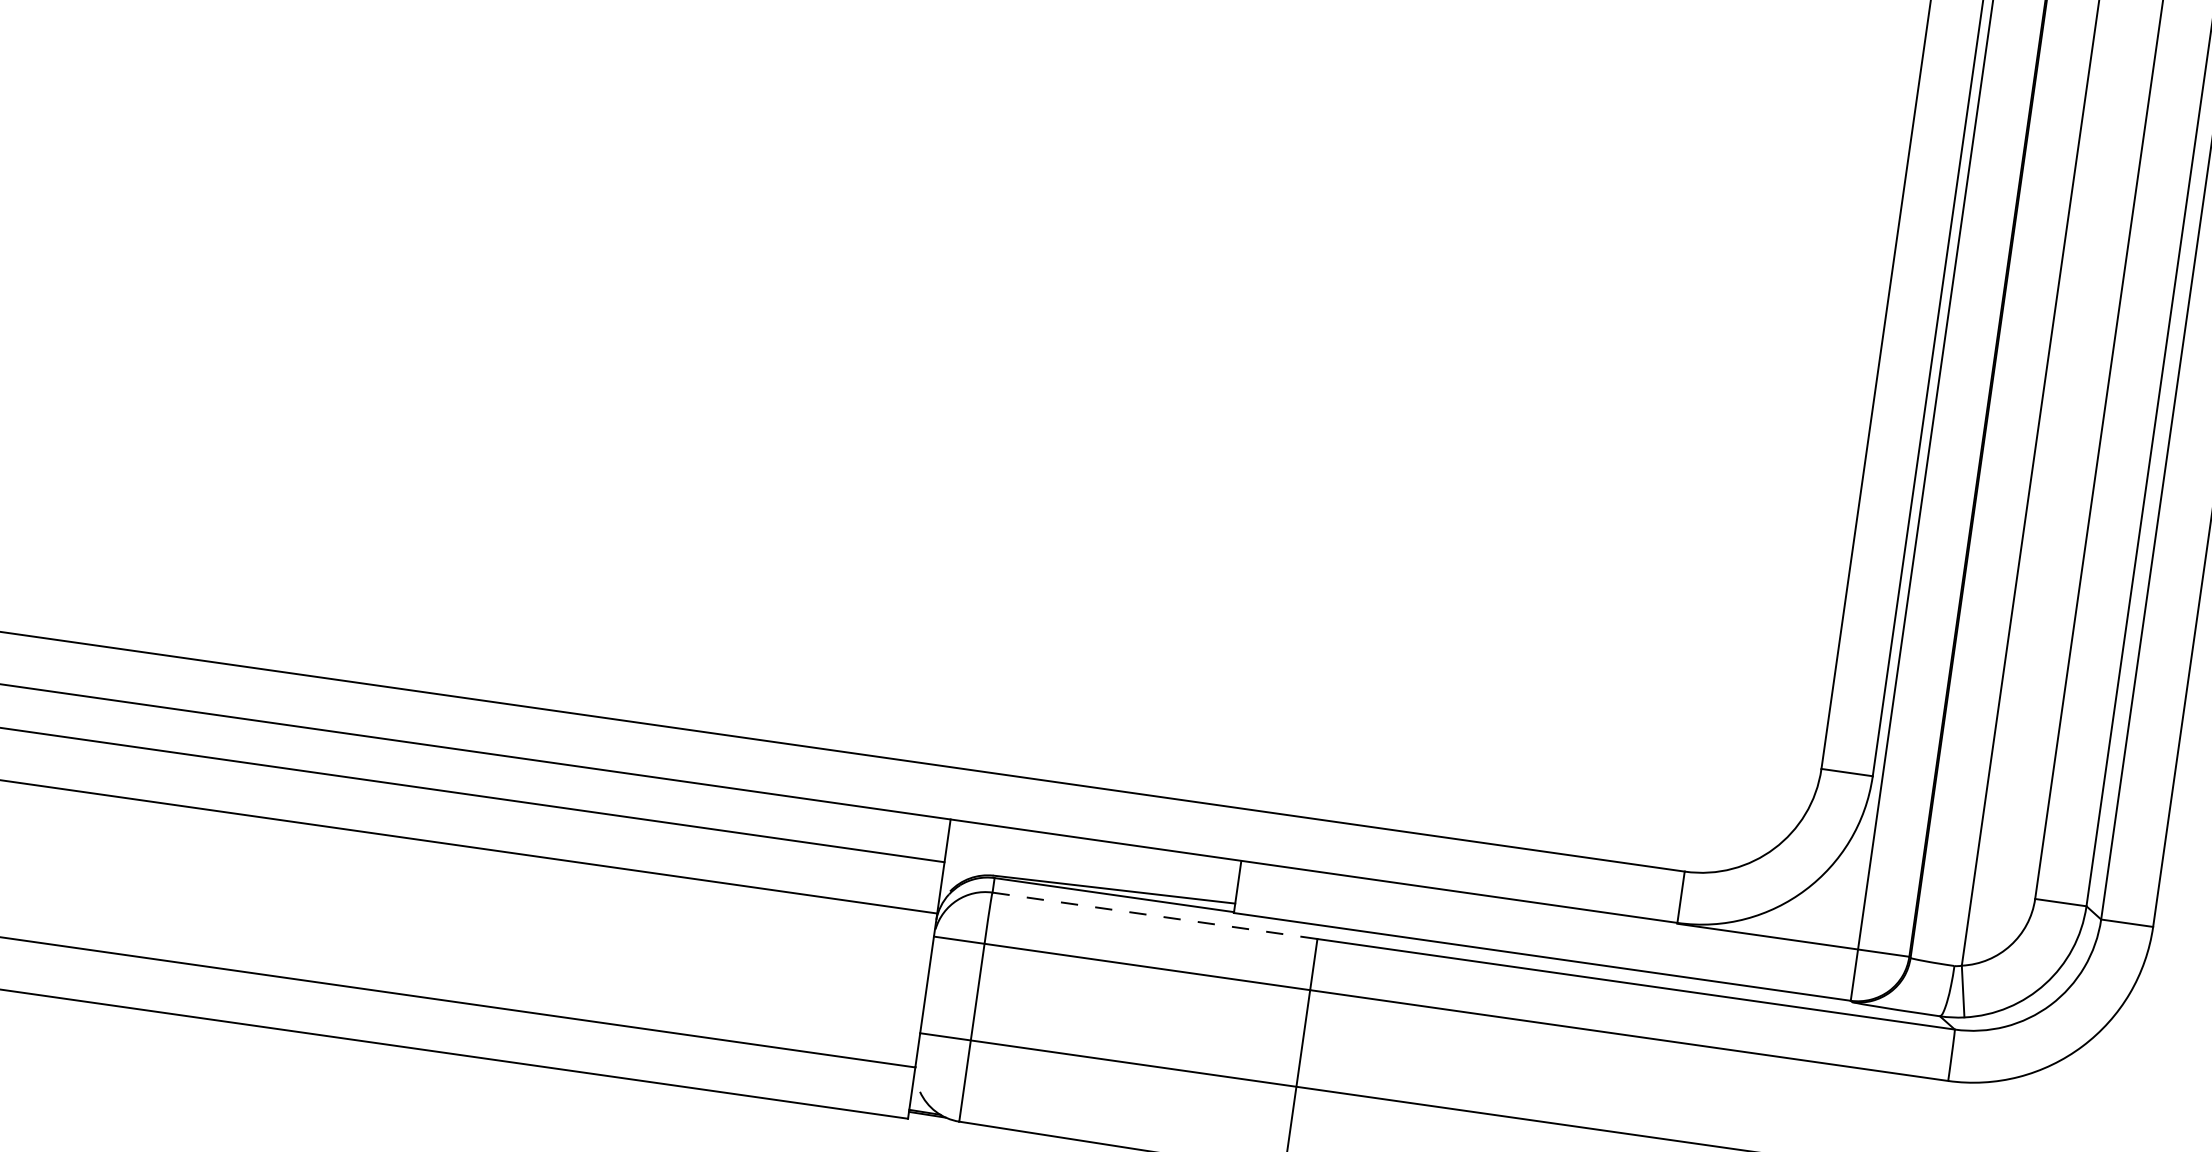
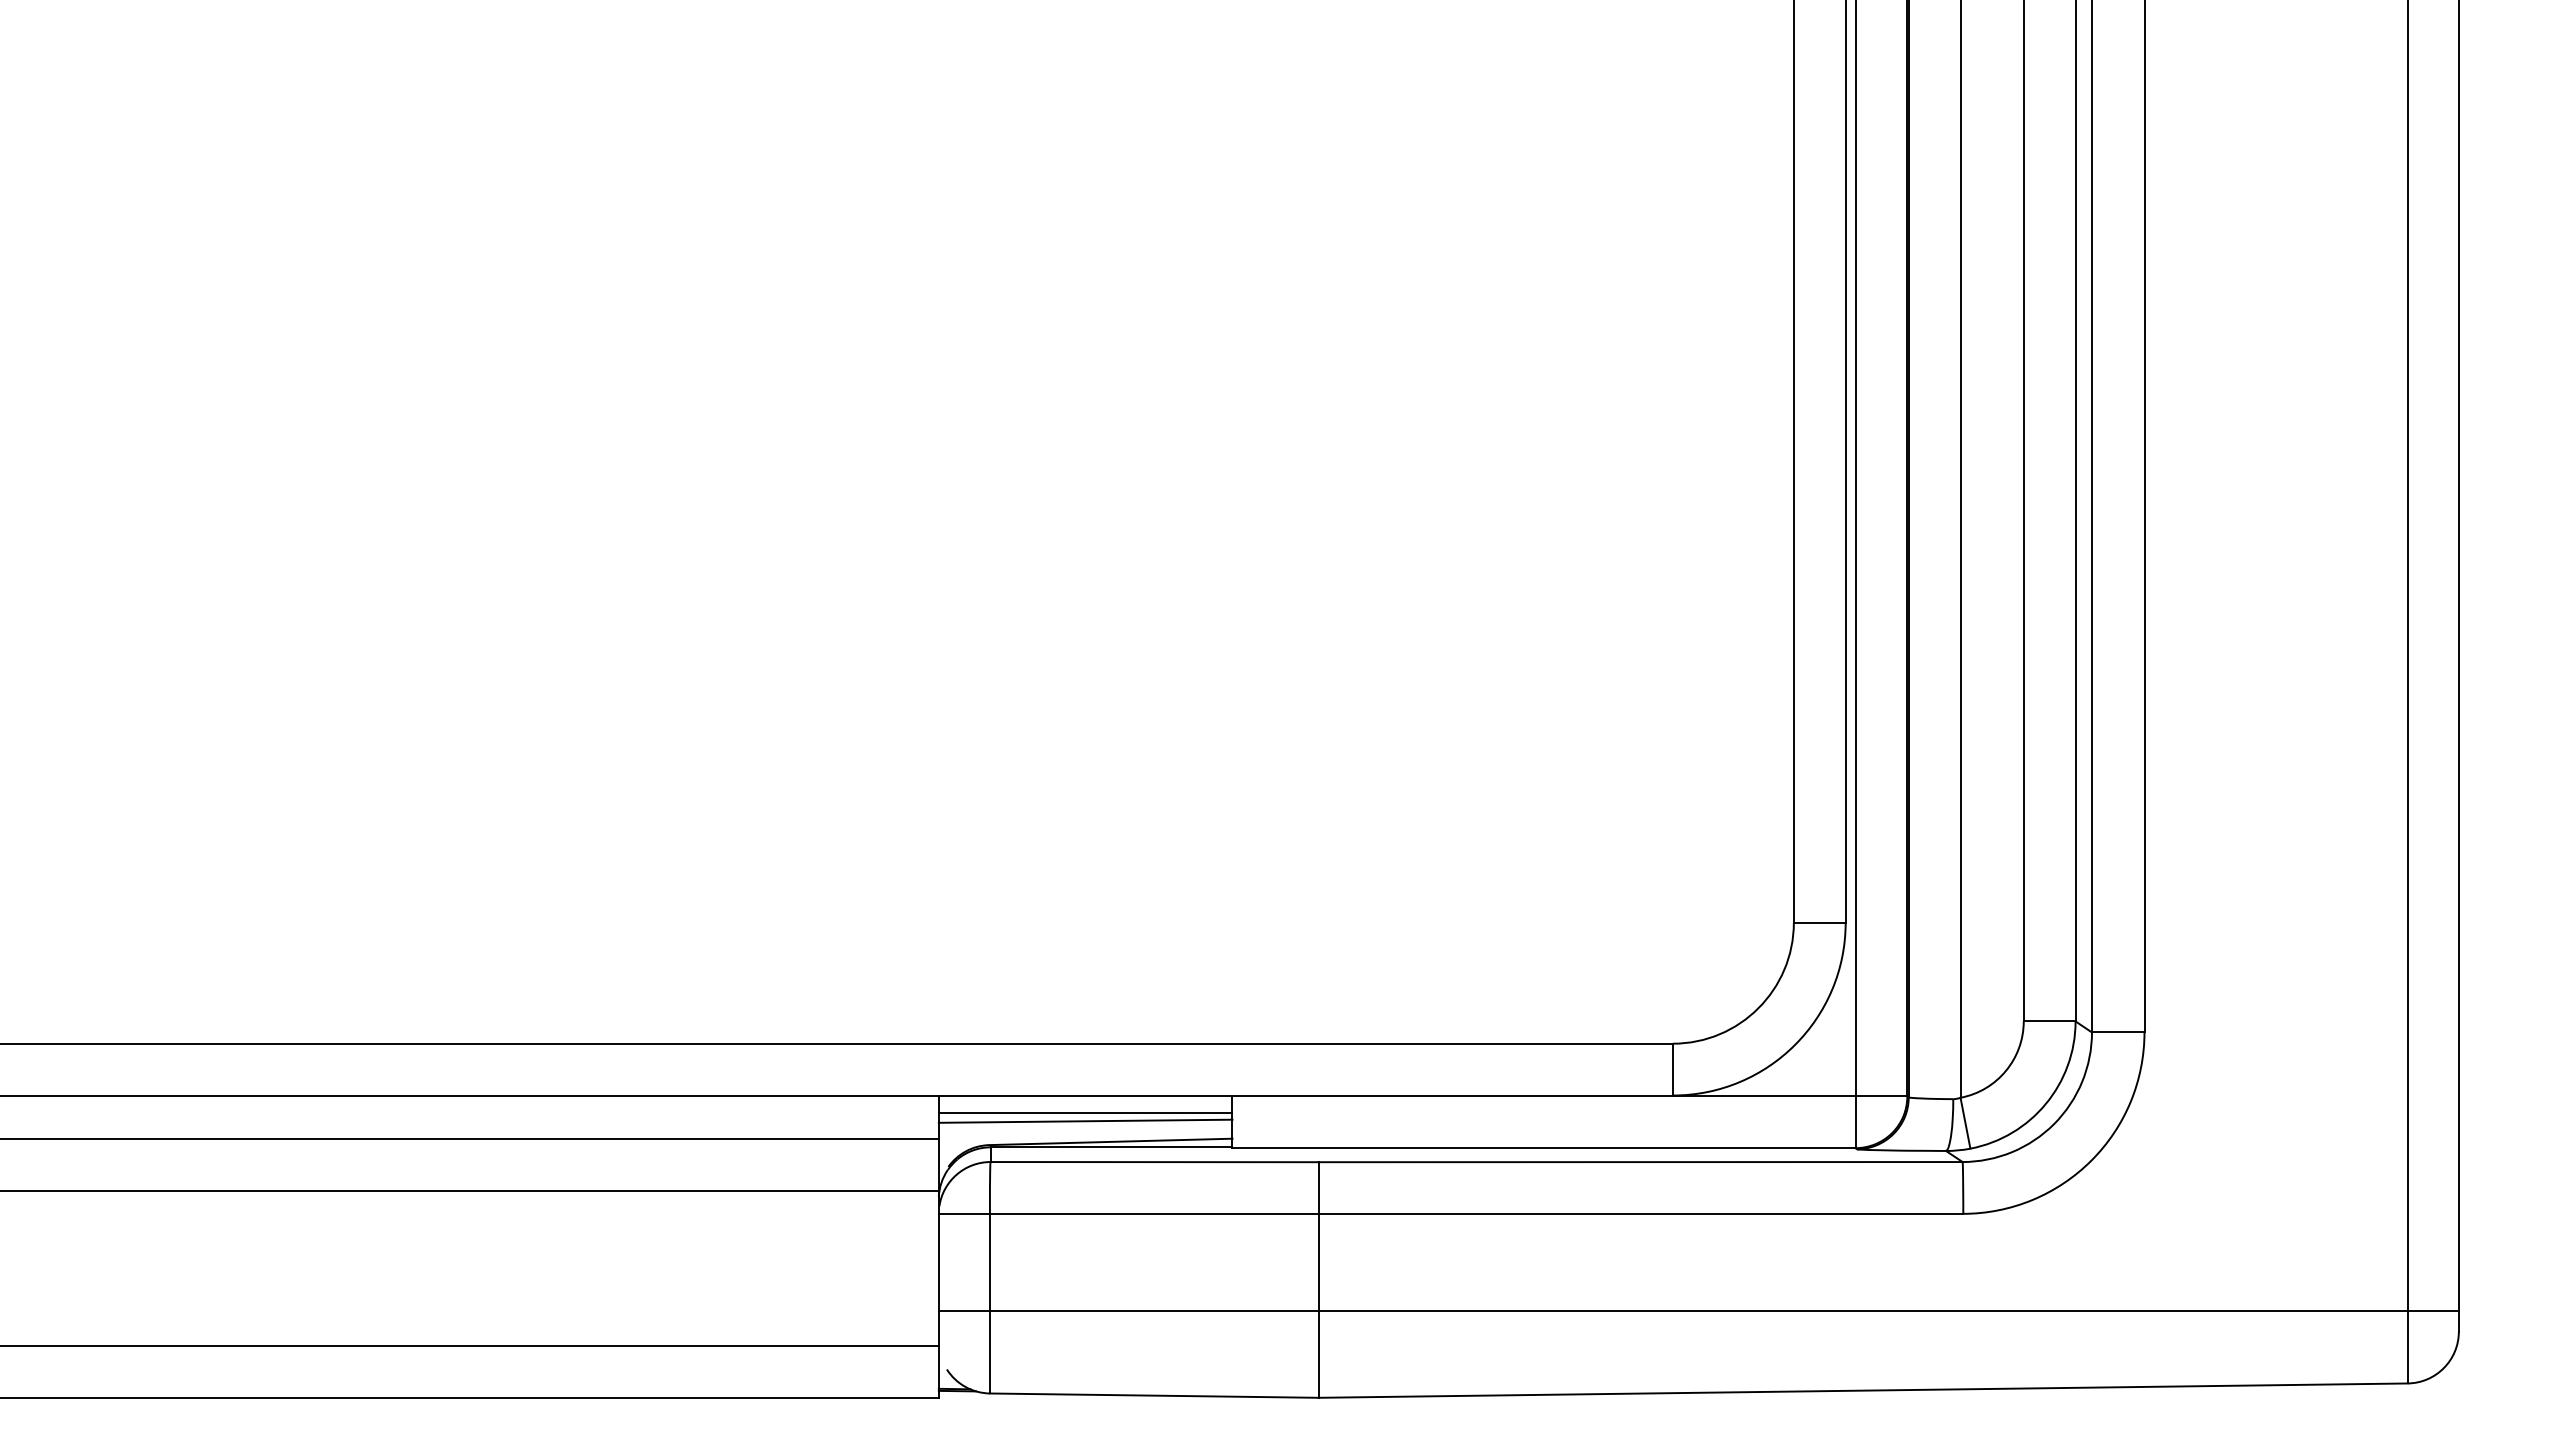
line: (1093, 856) -> (1085, 1112), added
line: (1092, 864) -> (1085, 1120), added
line: (1155, 916) -> (1155, 1162), dashed -> solid

